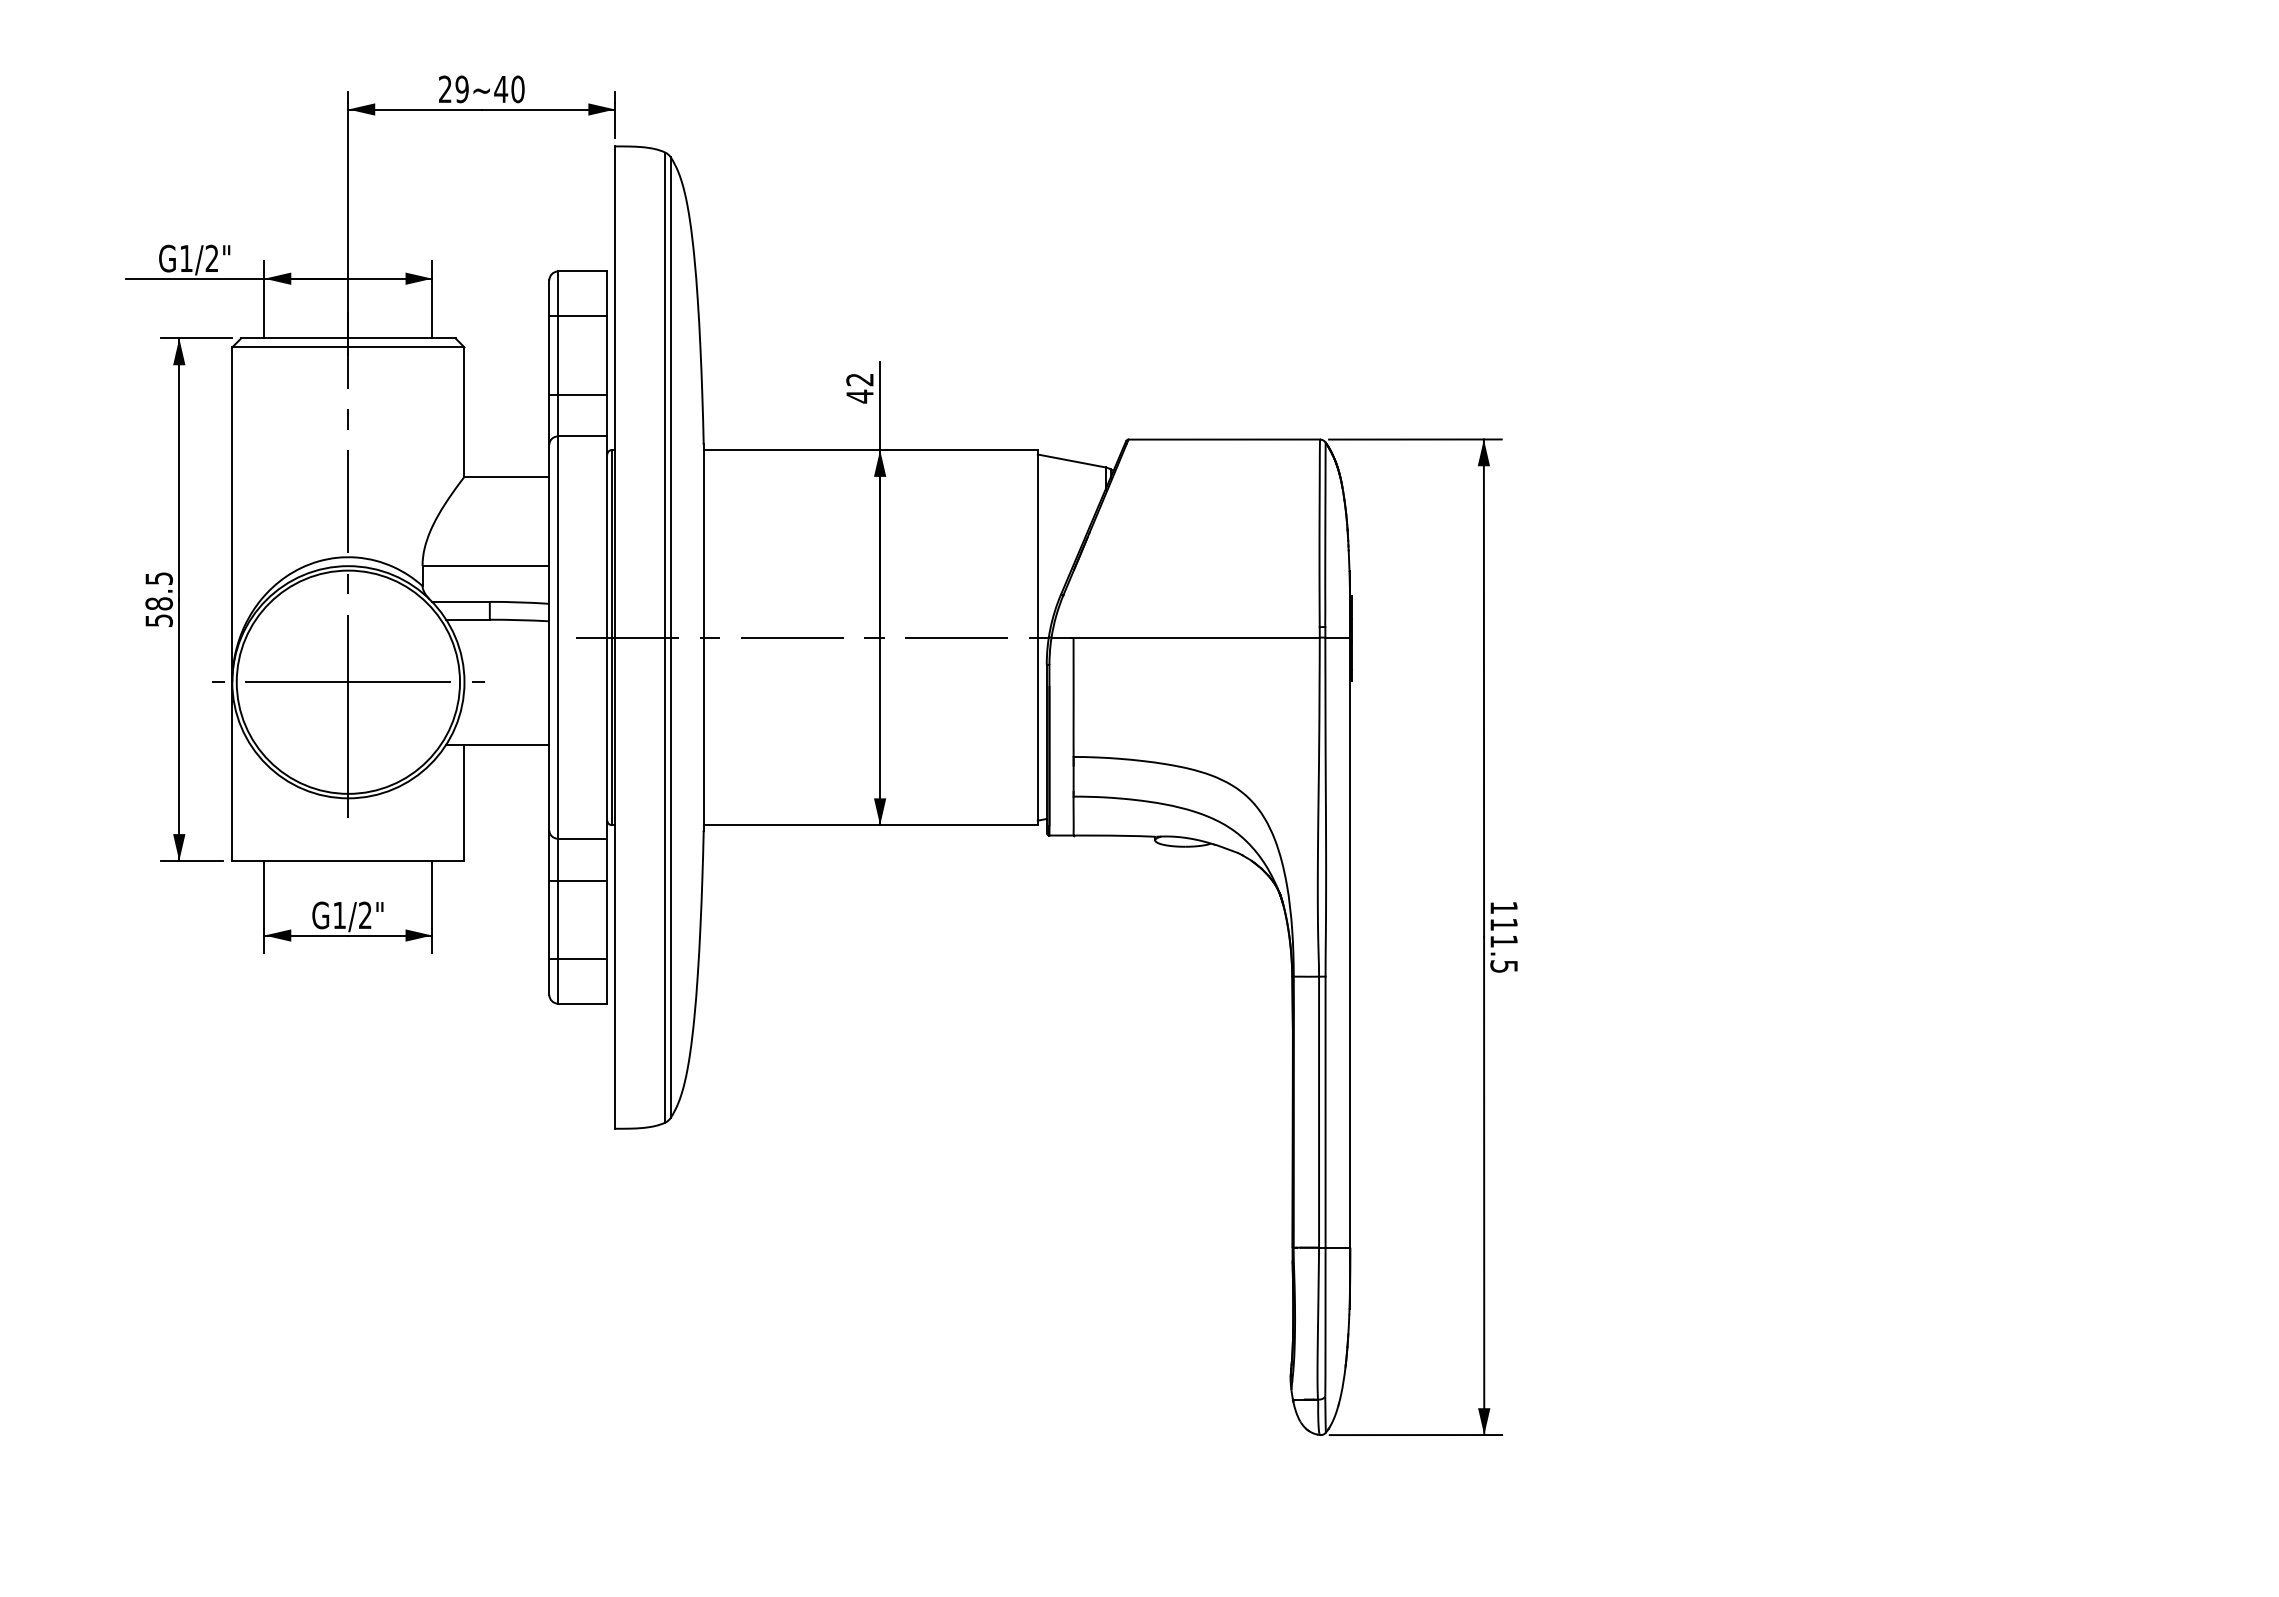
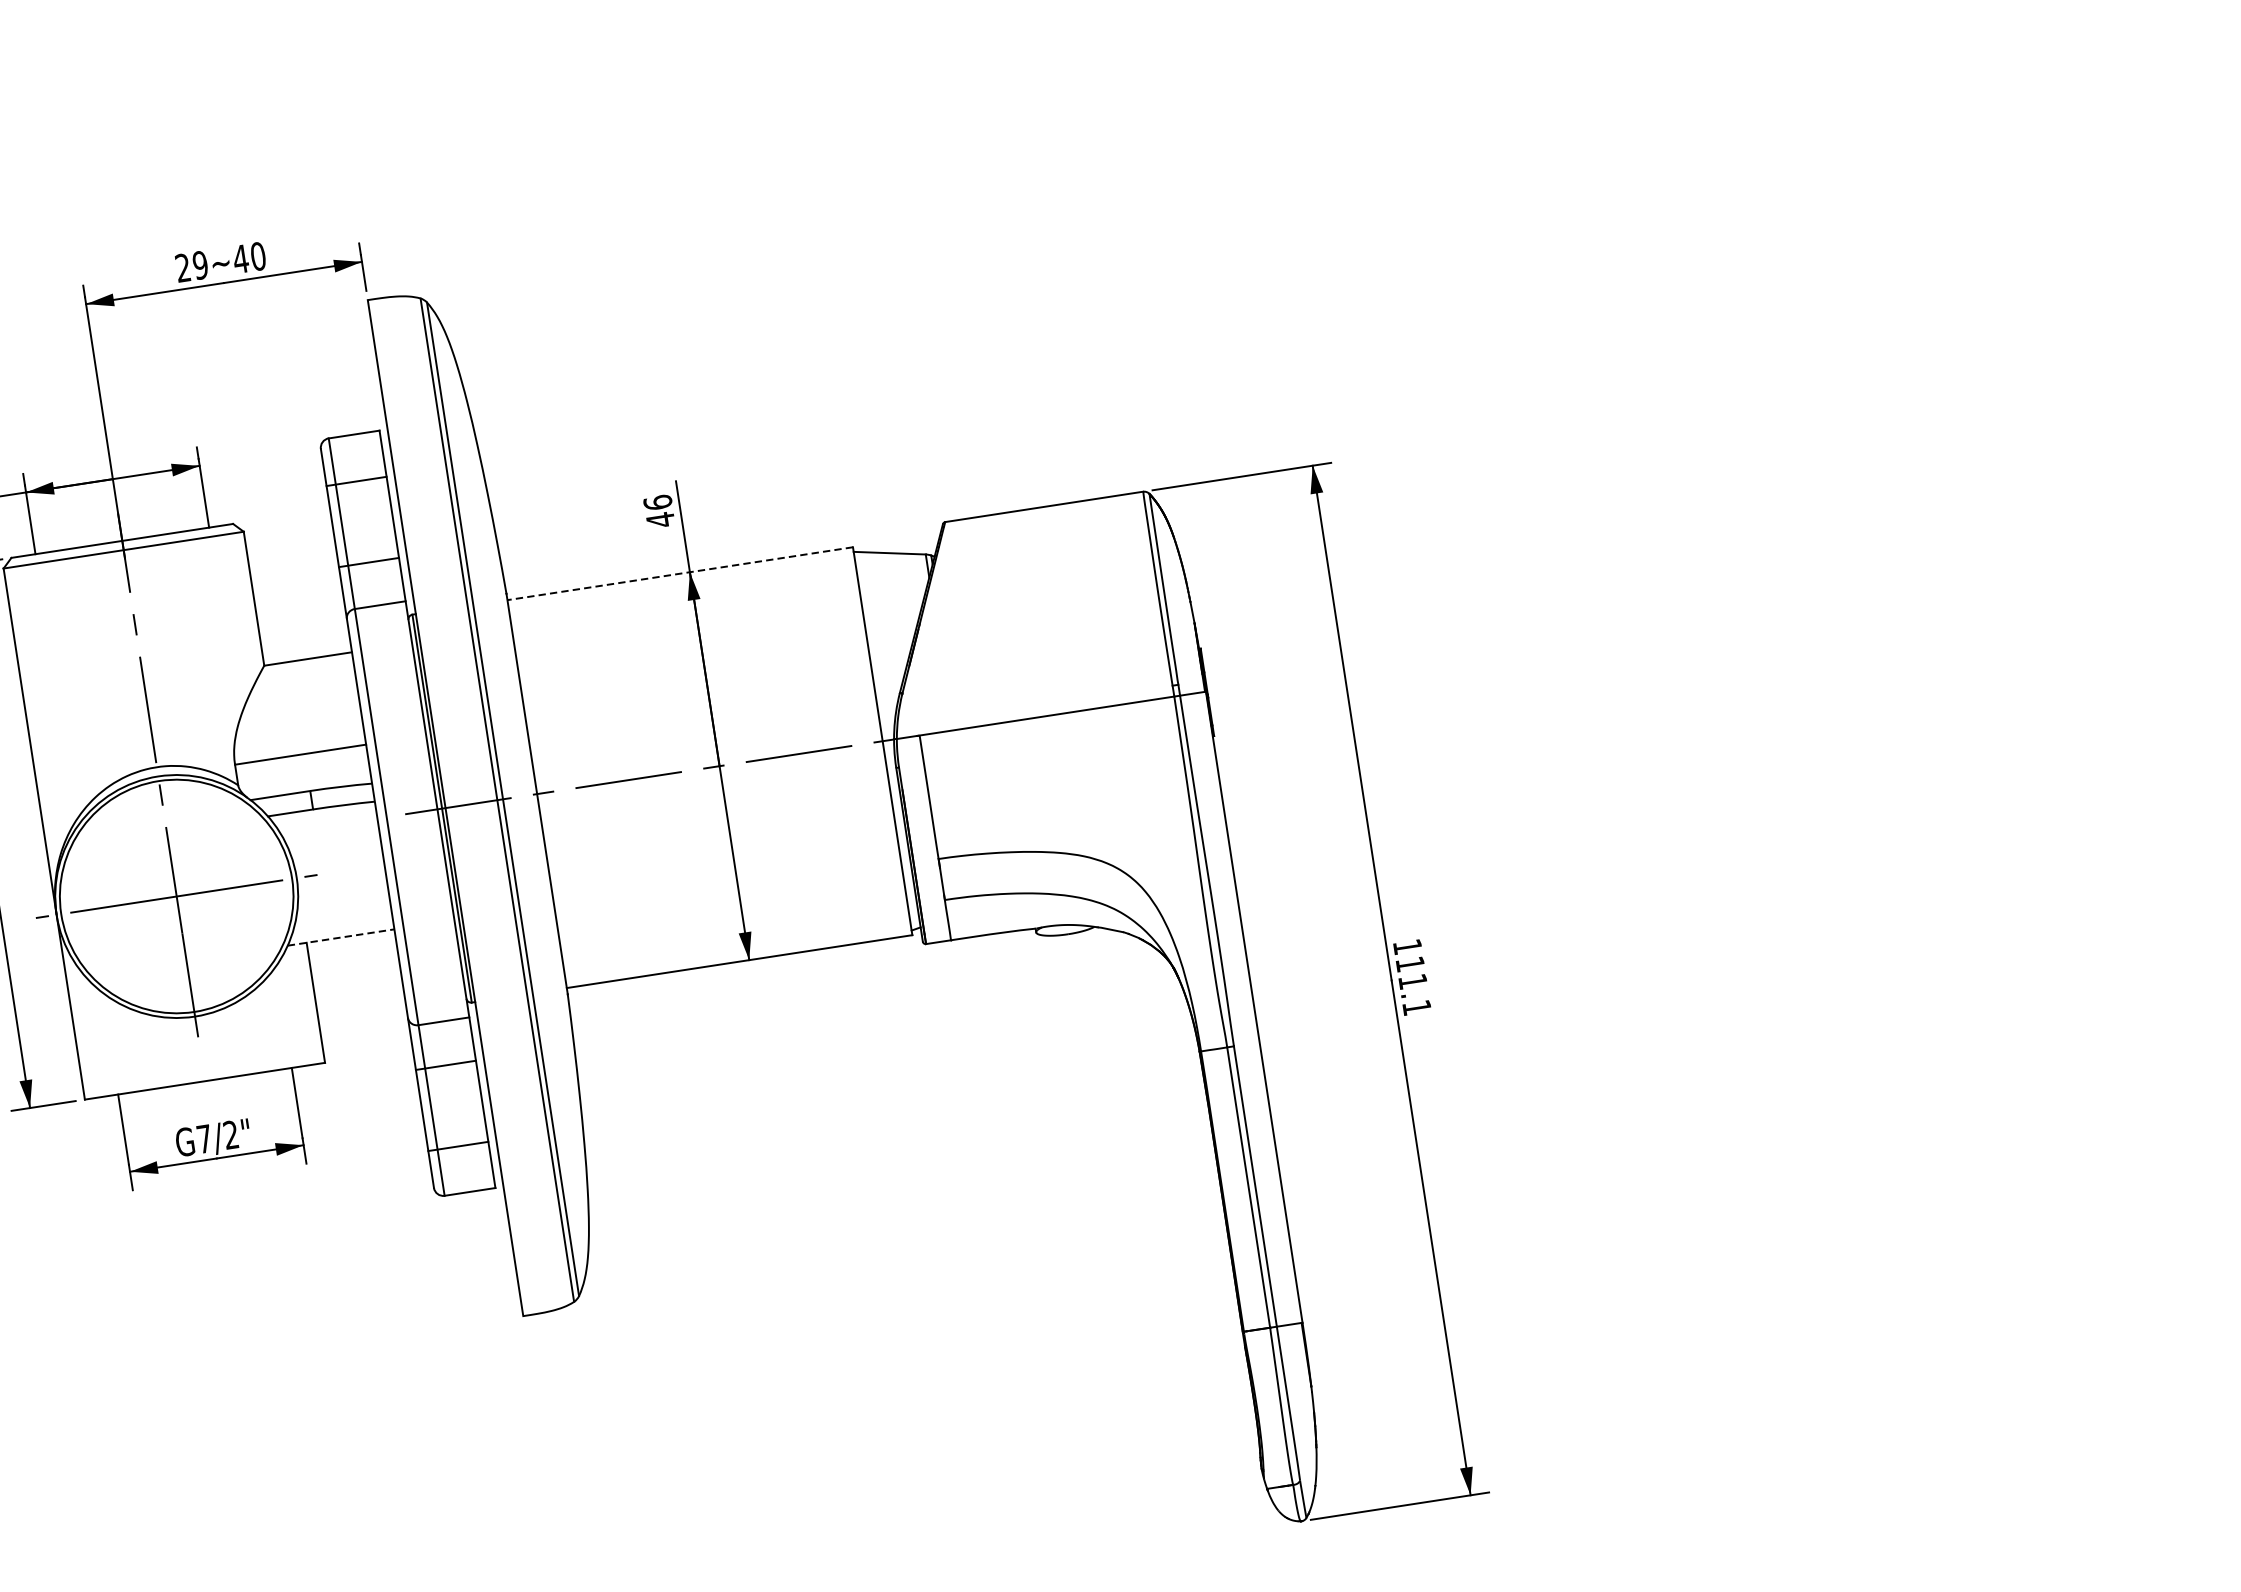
text: (859, 379) -> (657, 502), 42 -> 46
line: (870, 450) -> (680, 574), solid -> dashed
line: (497, 744) -> (340, 937), solid -> dashed
text: (339, 915) -> (204, 1139), G1/2" -> G7/2"
text: (1503, 966) -> (1416, 1007), 111.5 -> 111.1

